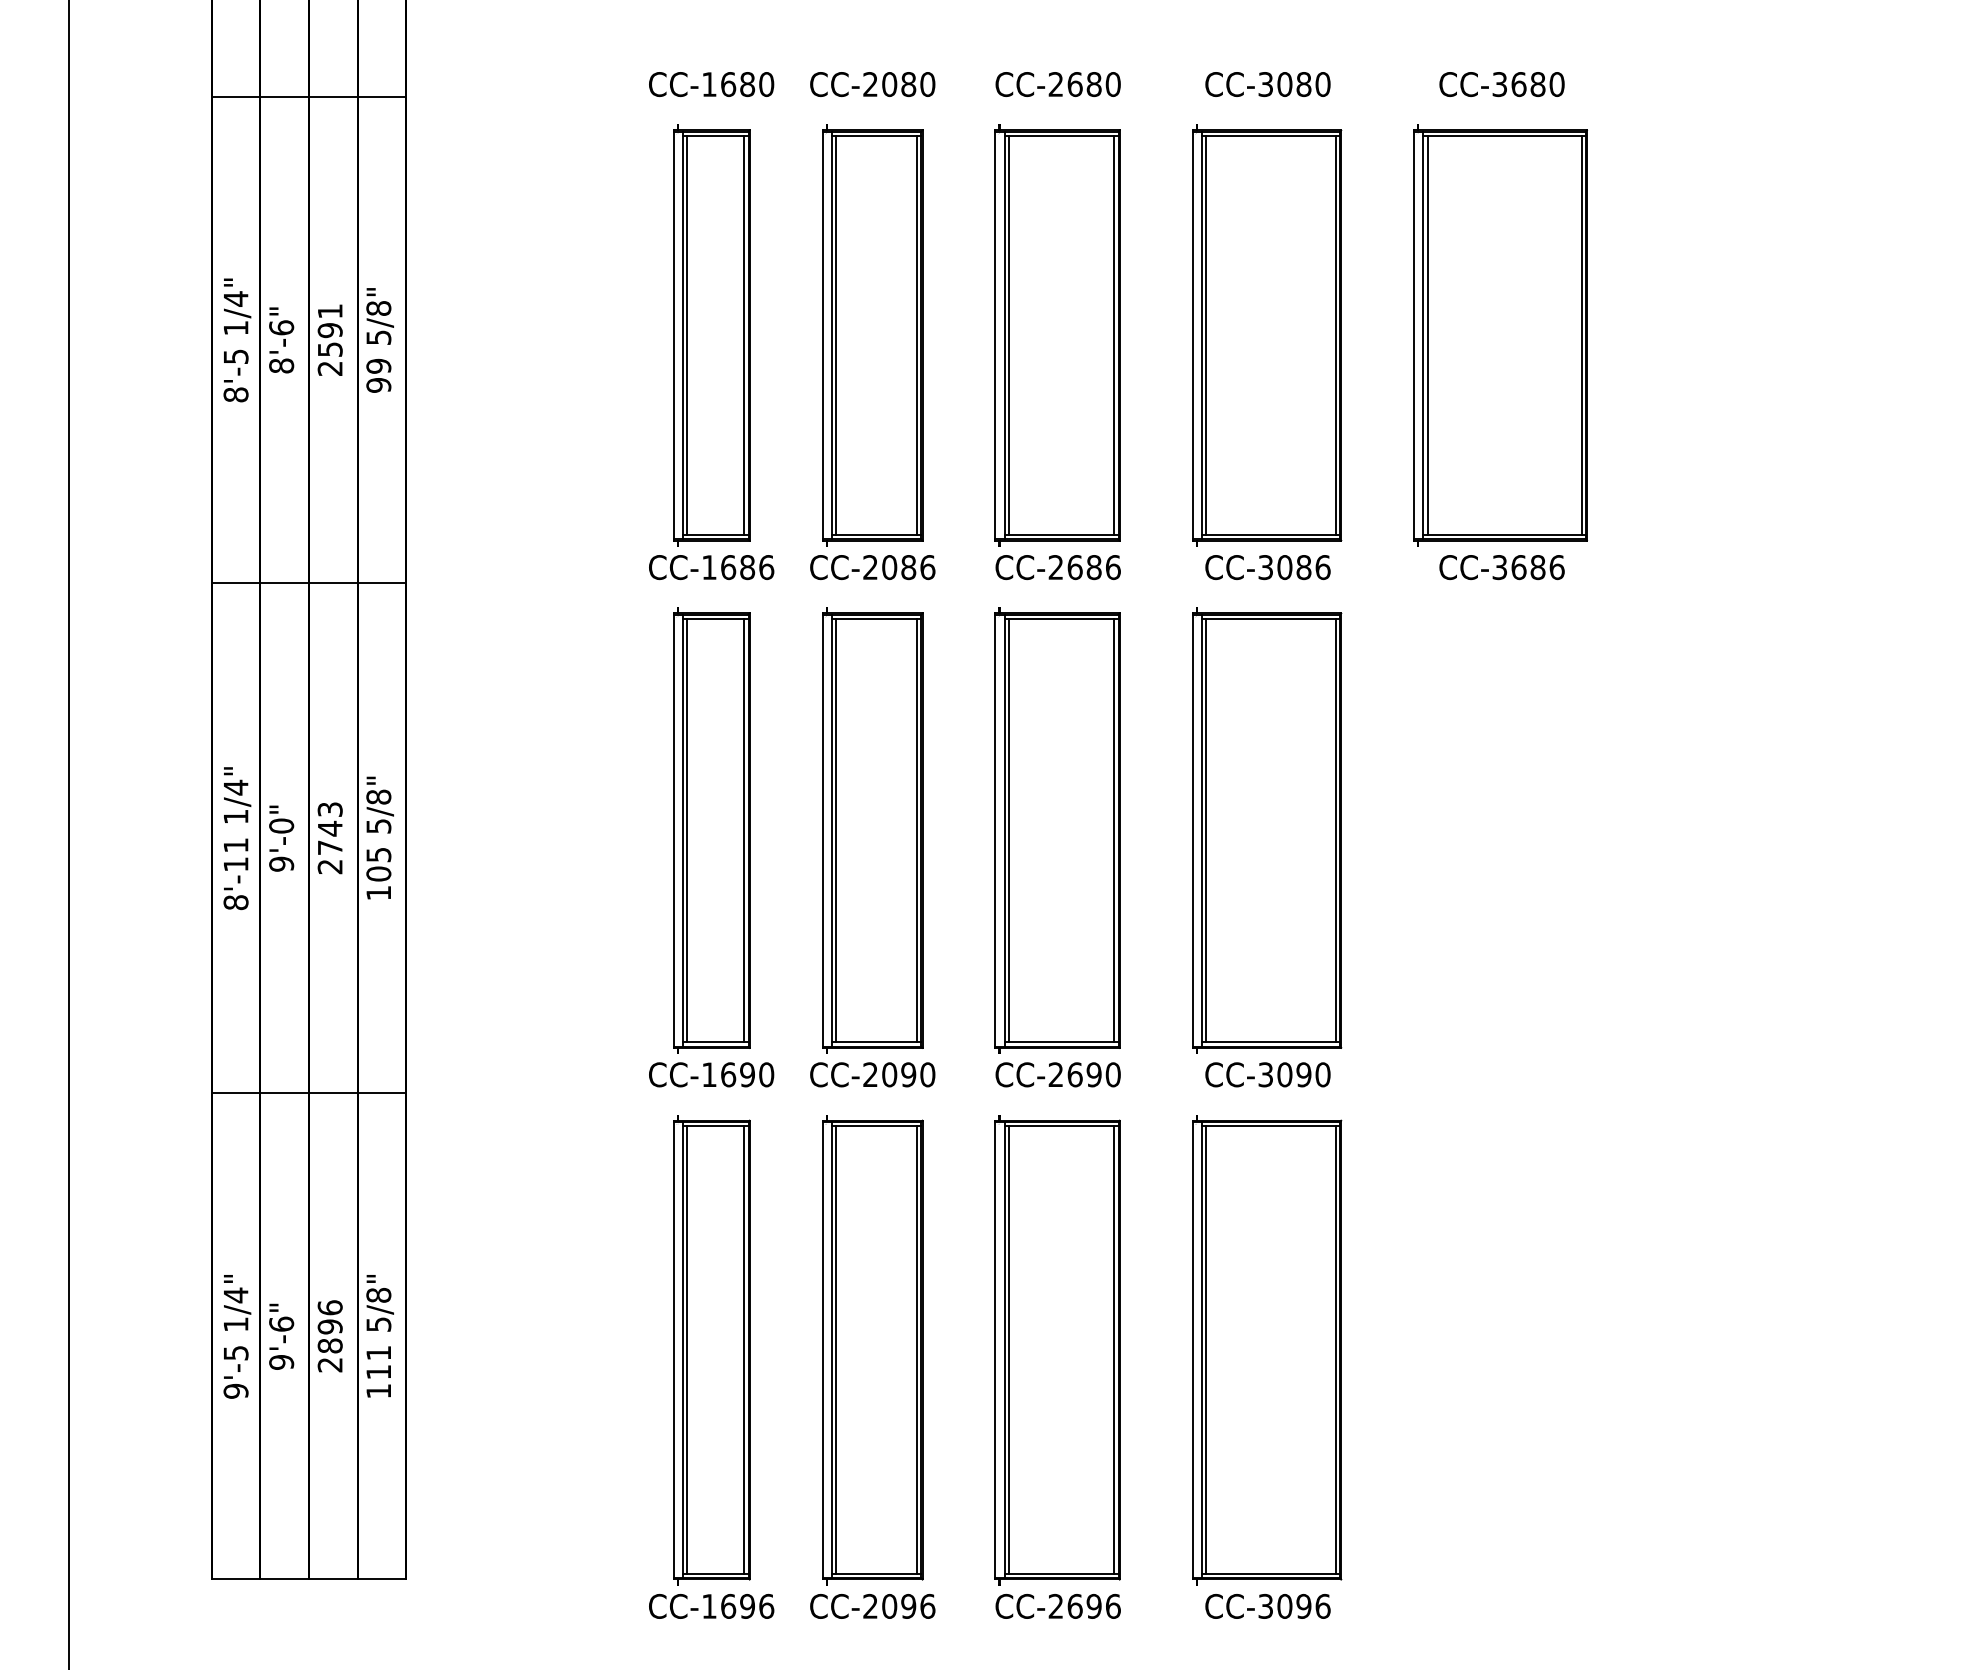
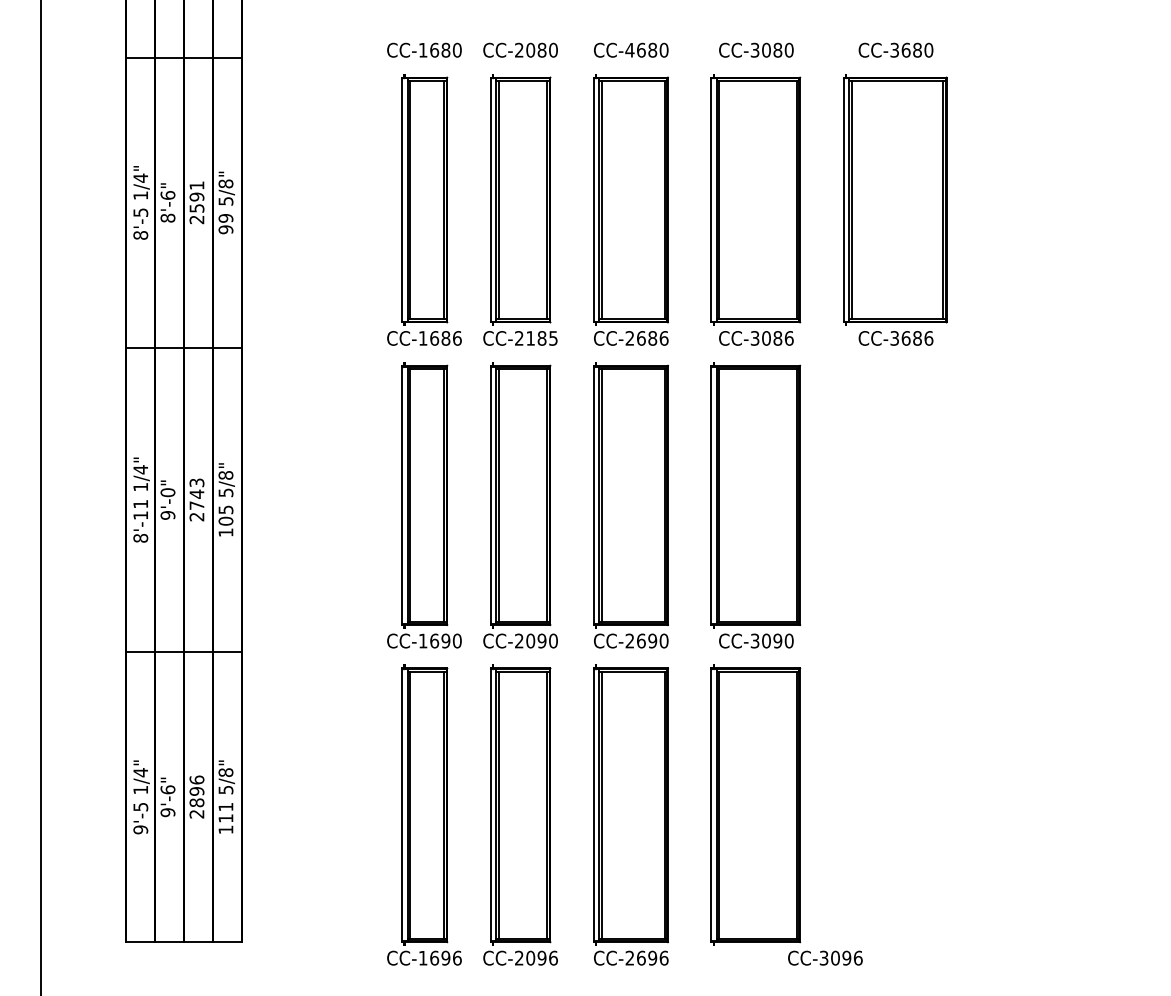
text: (1055, 83) -> (629, 49), CC-2680 -> CC-4680
text: (907, 567) -> (541, 338), CC-2086 -> CC-2185
text: (1268, 1605) -> (825, 957), moved

